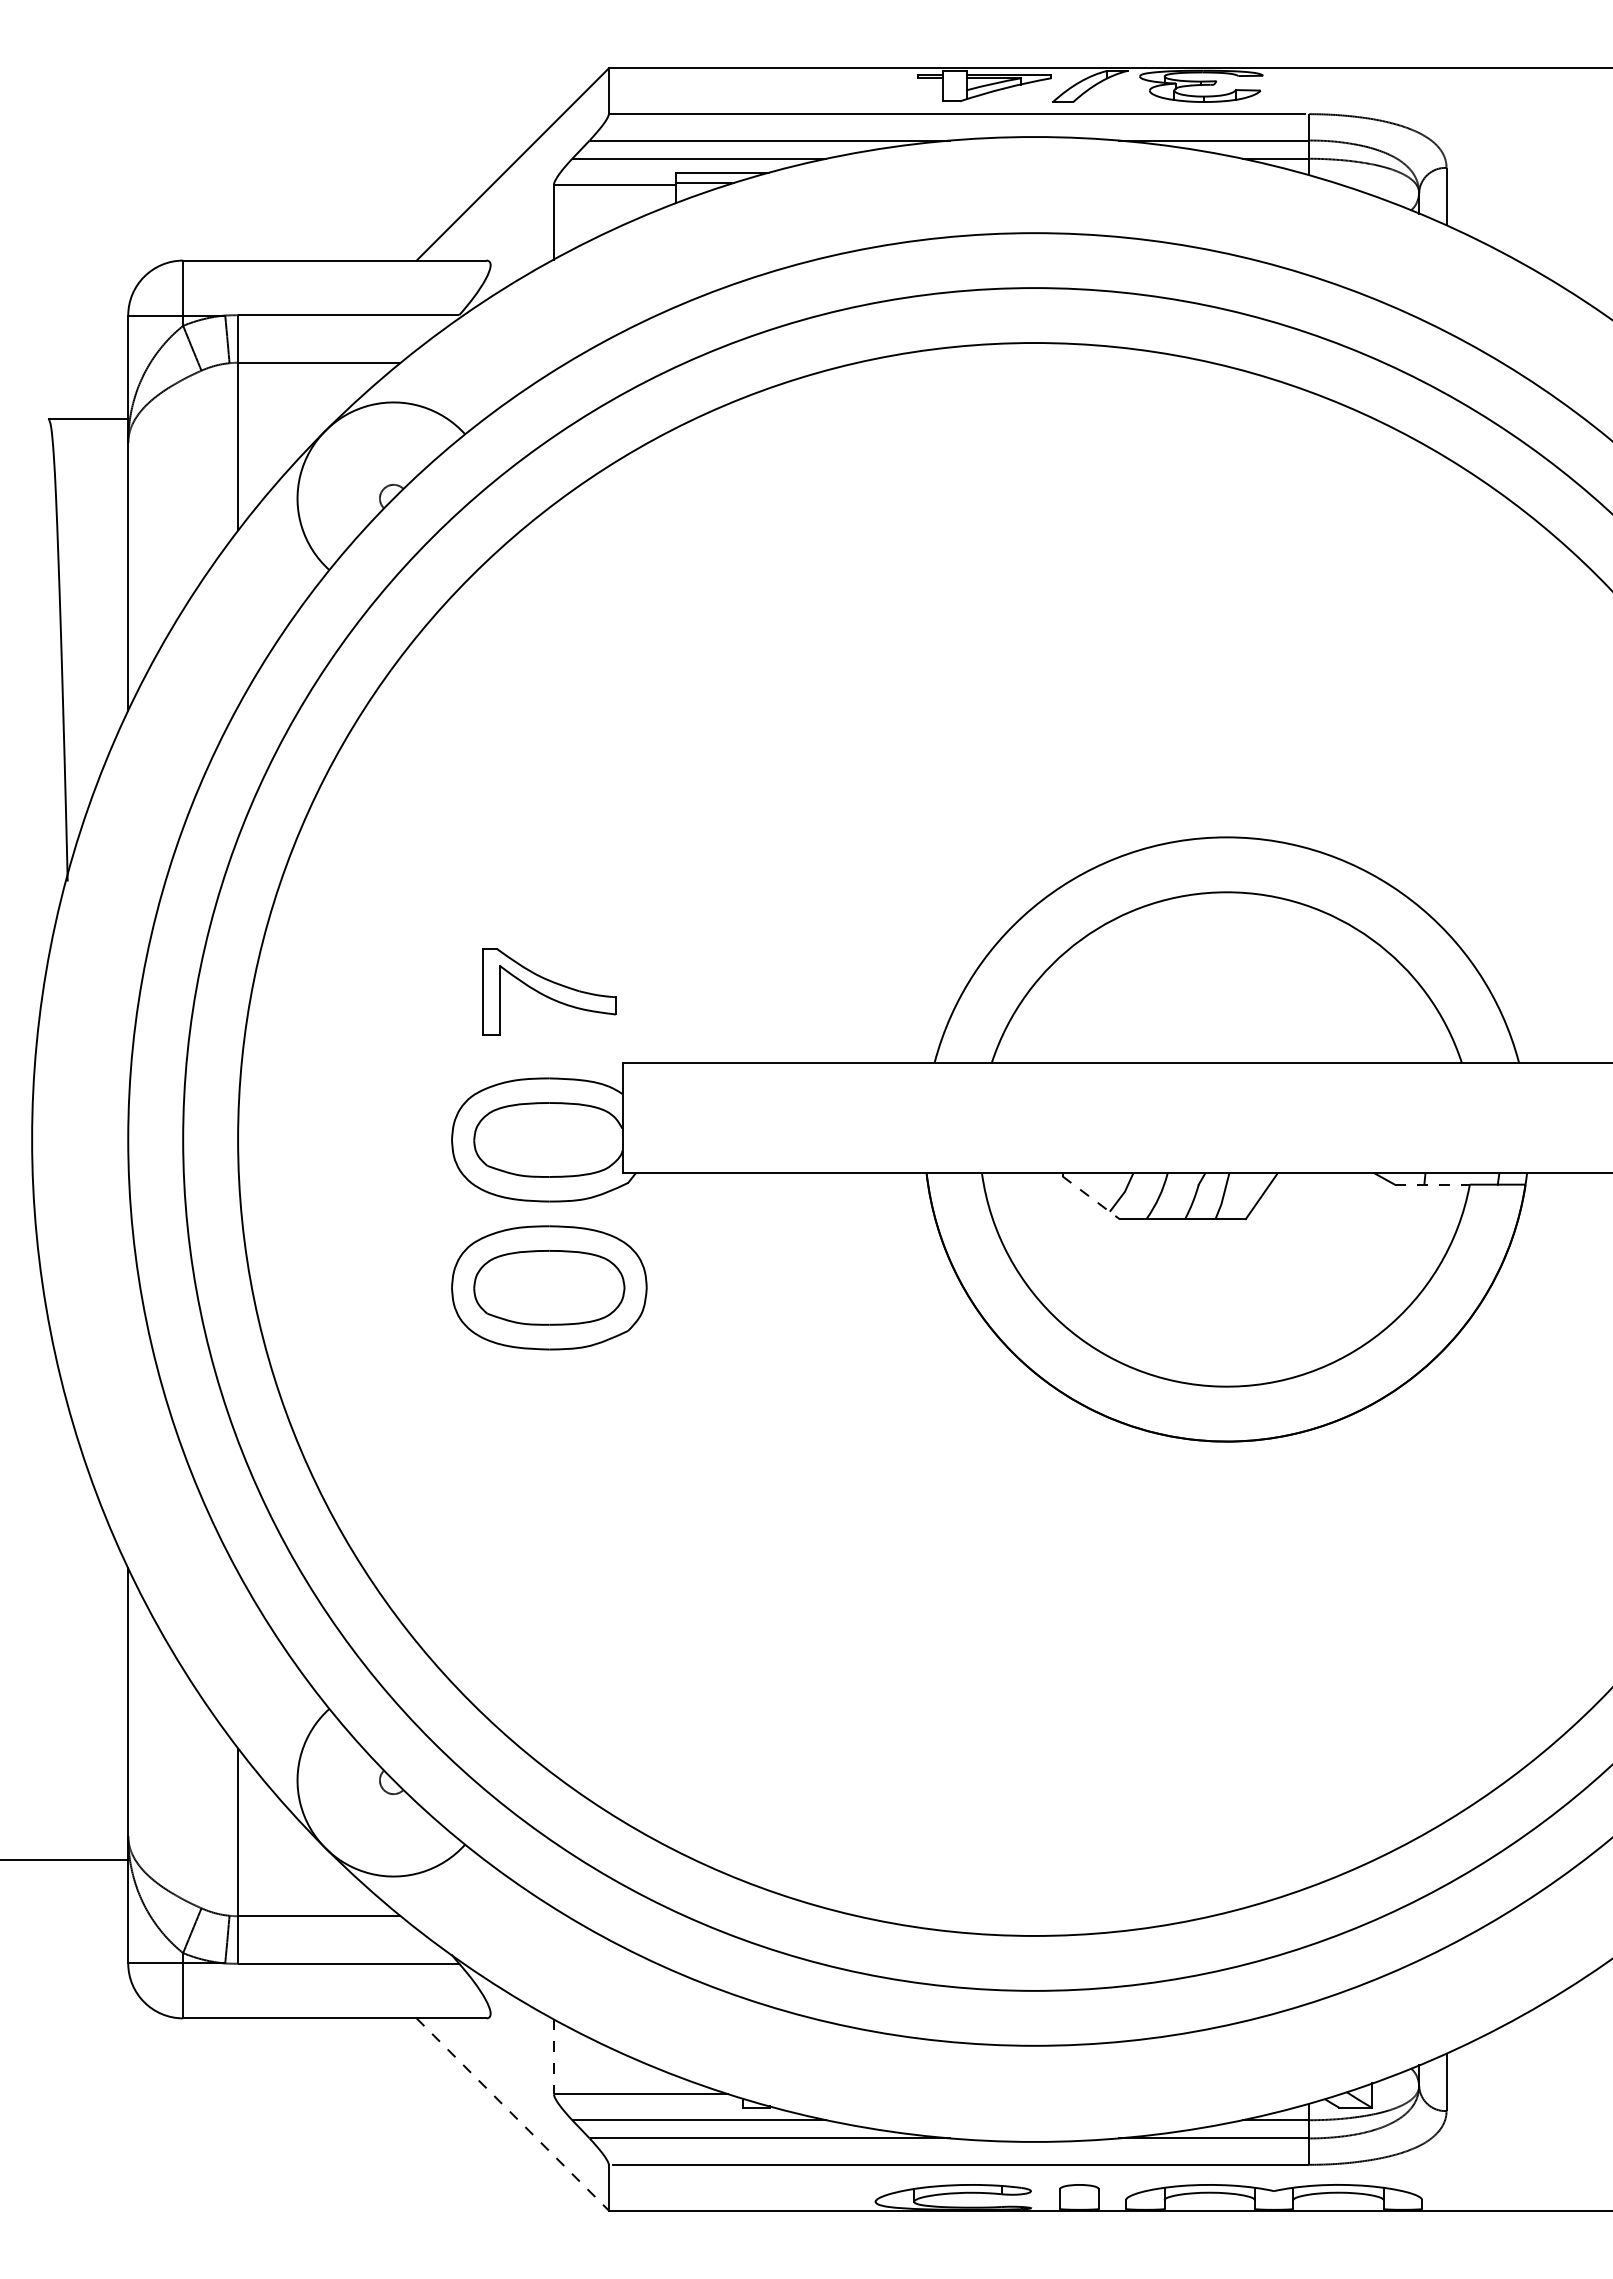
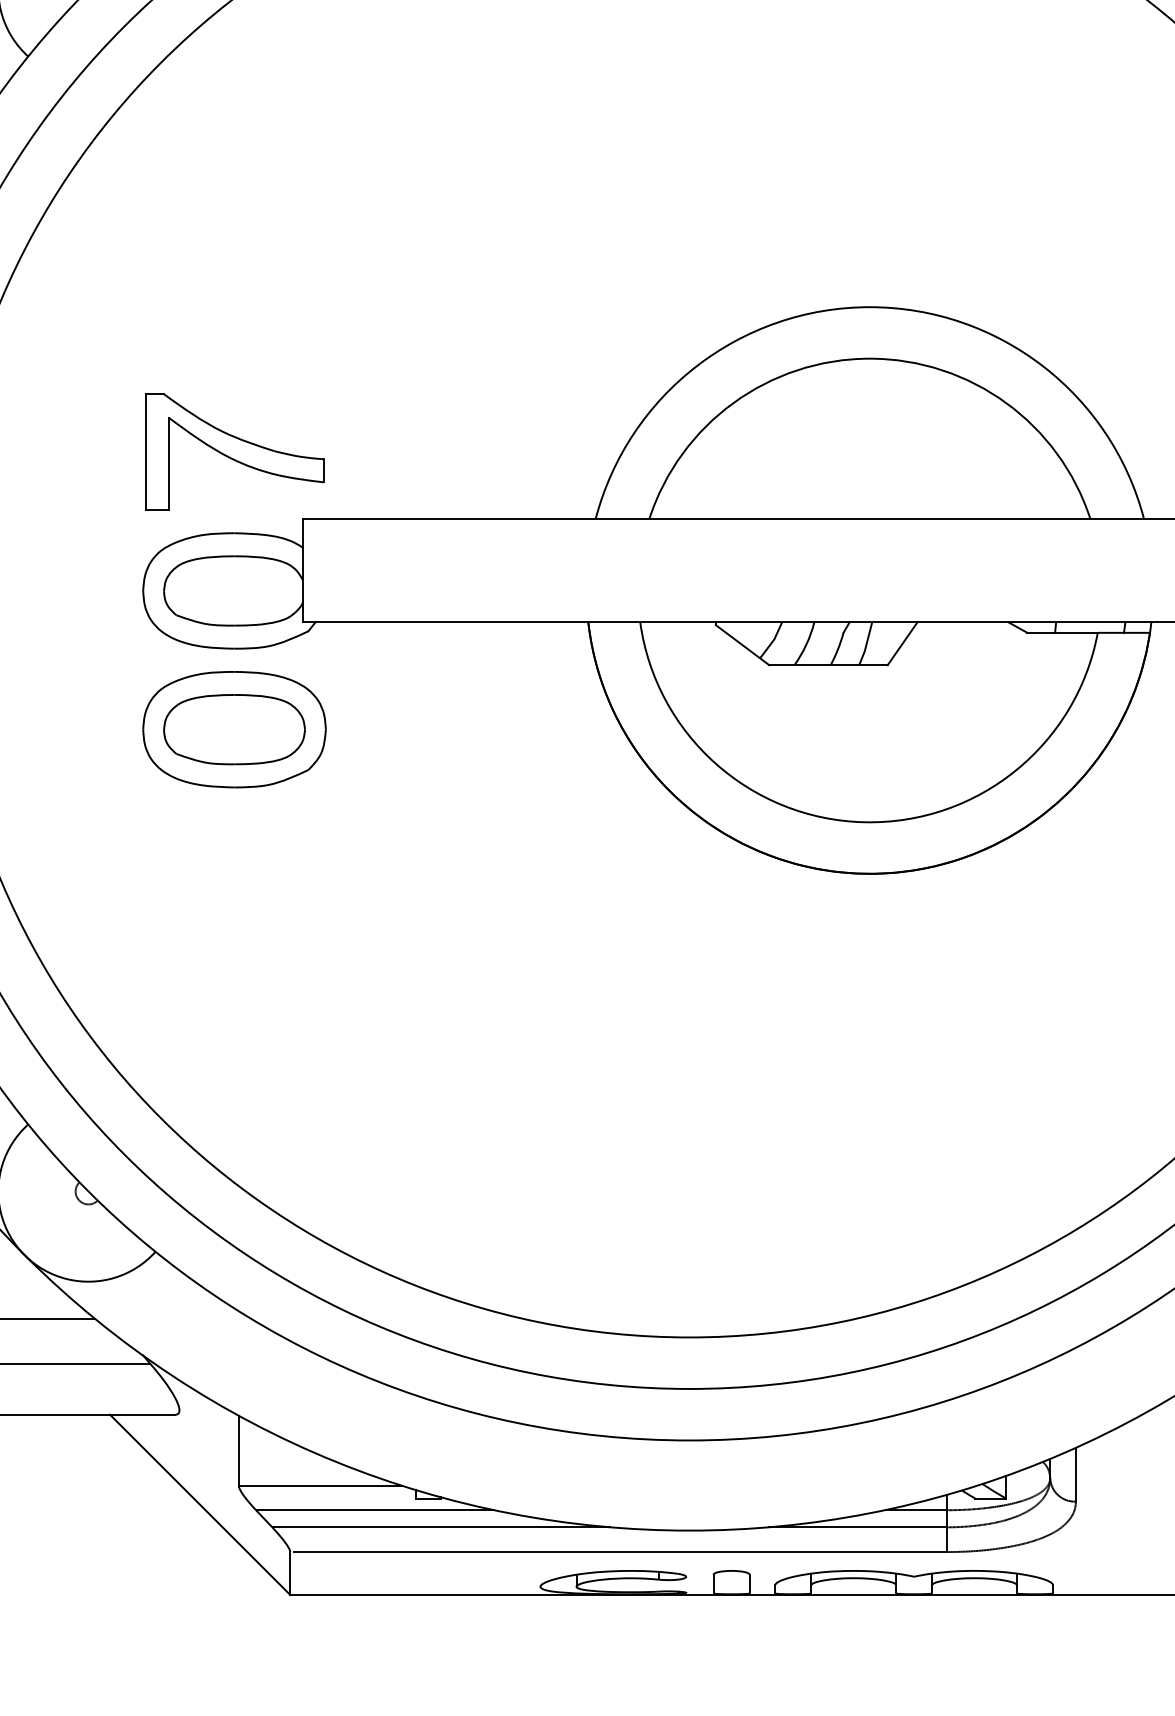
part: (549, 991) -> (234, 451), size x1.43
line: (1432, 1184) -> (1062, 632), dashed -> solid
line: (1091, 1197) -> (742, 644), dashed -> solid
line: (553, 2056) -> (238, 1450), dashed -> solid
line: (512, 2114) -> (199, 1504), dashed -> solid

